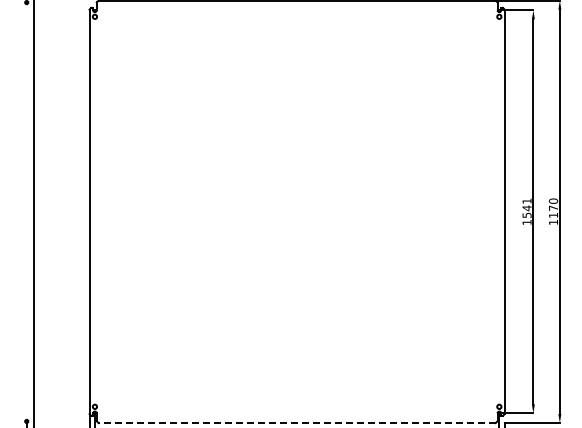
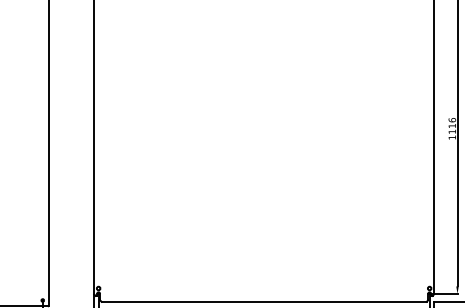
text: (526, 207) -> (451, 125), 1541 -> 1116
line: (297, 423) -> (264, 302), dashed -> solid

